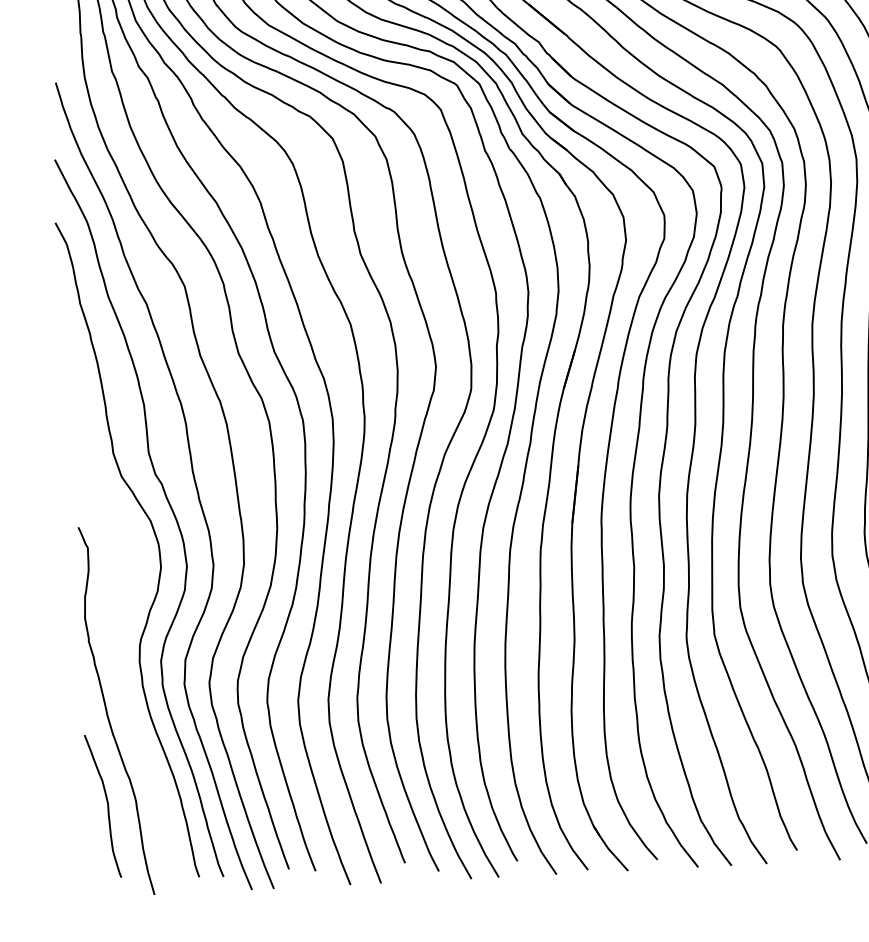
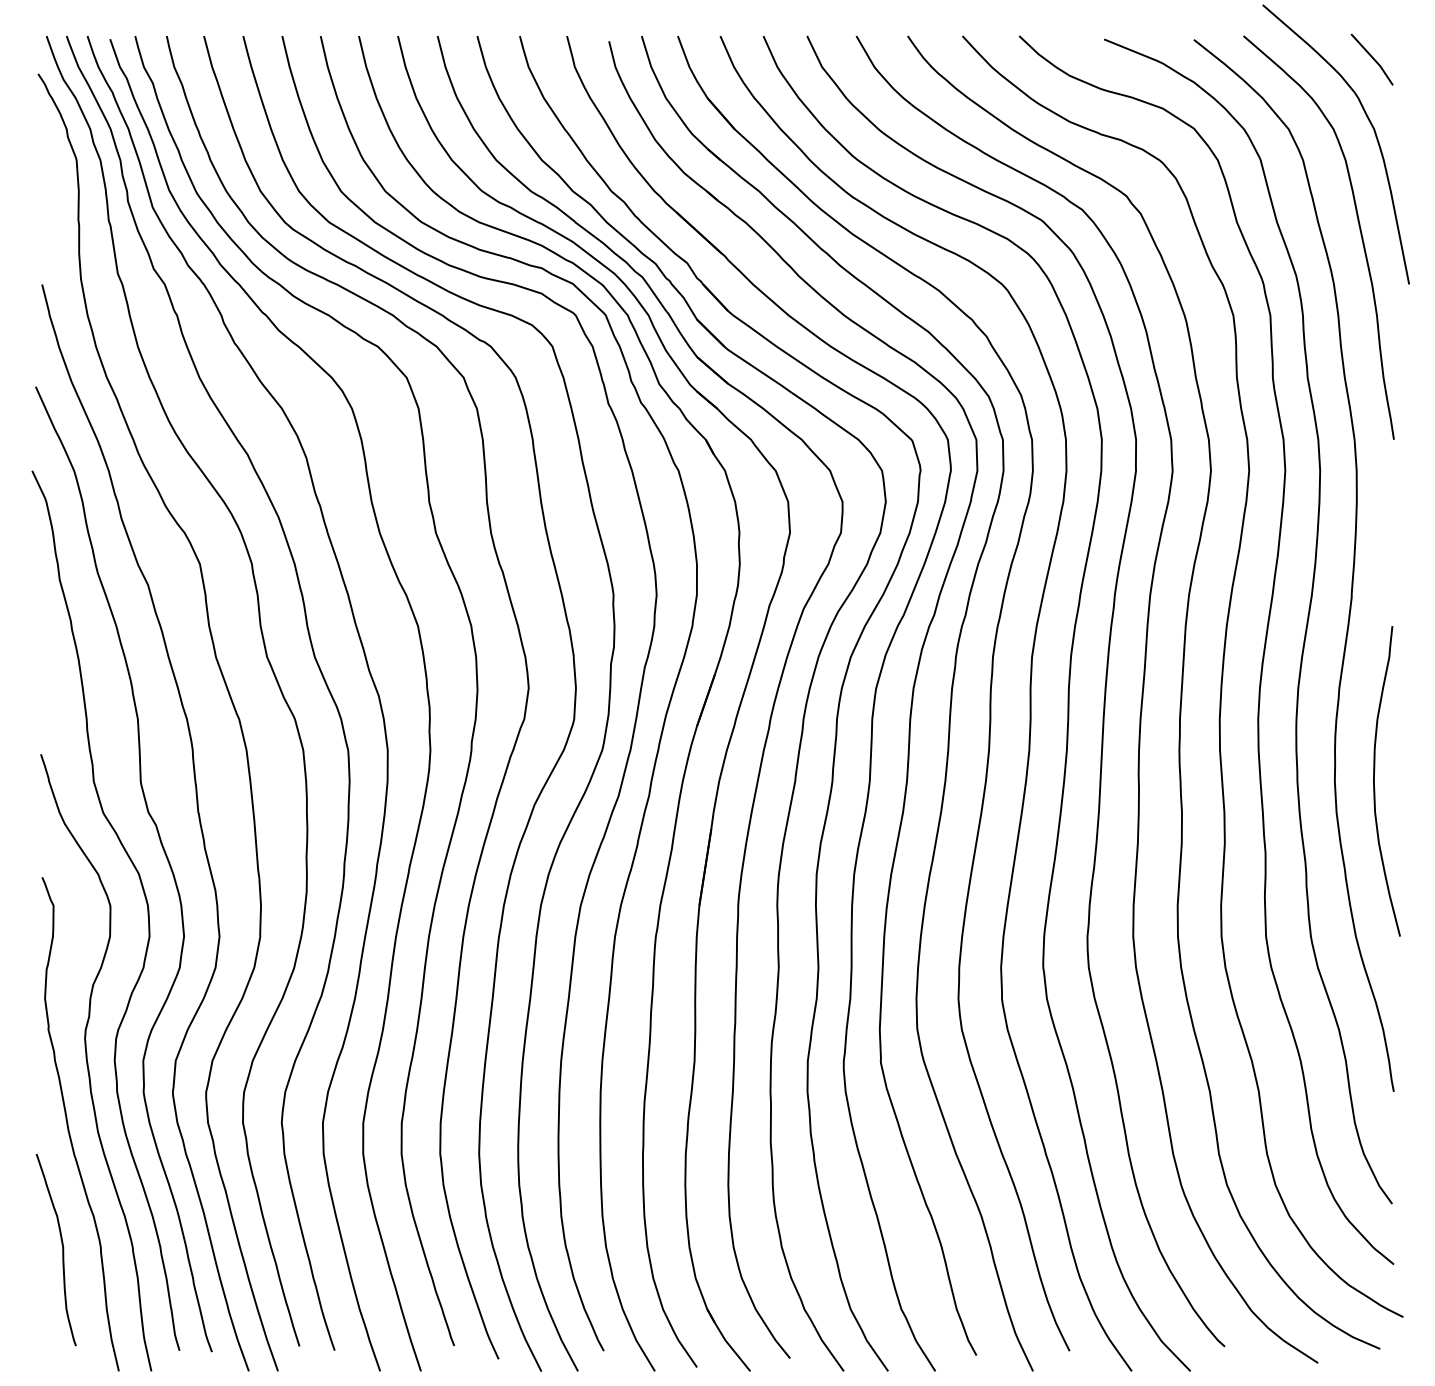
curve: (120, 664) -> (88, 1062), added

